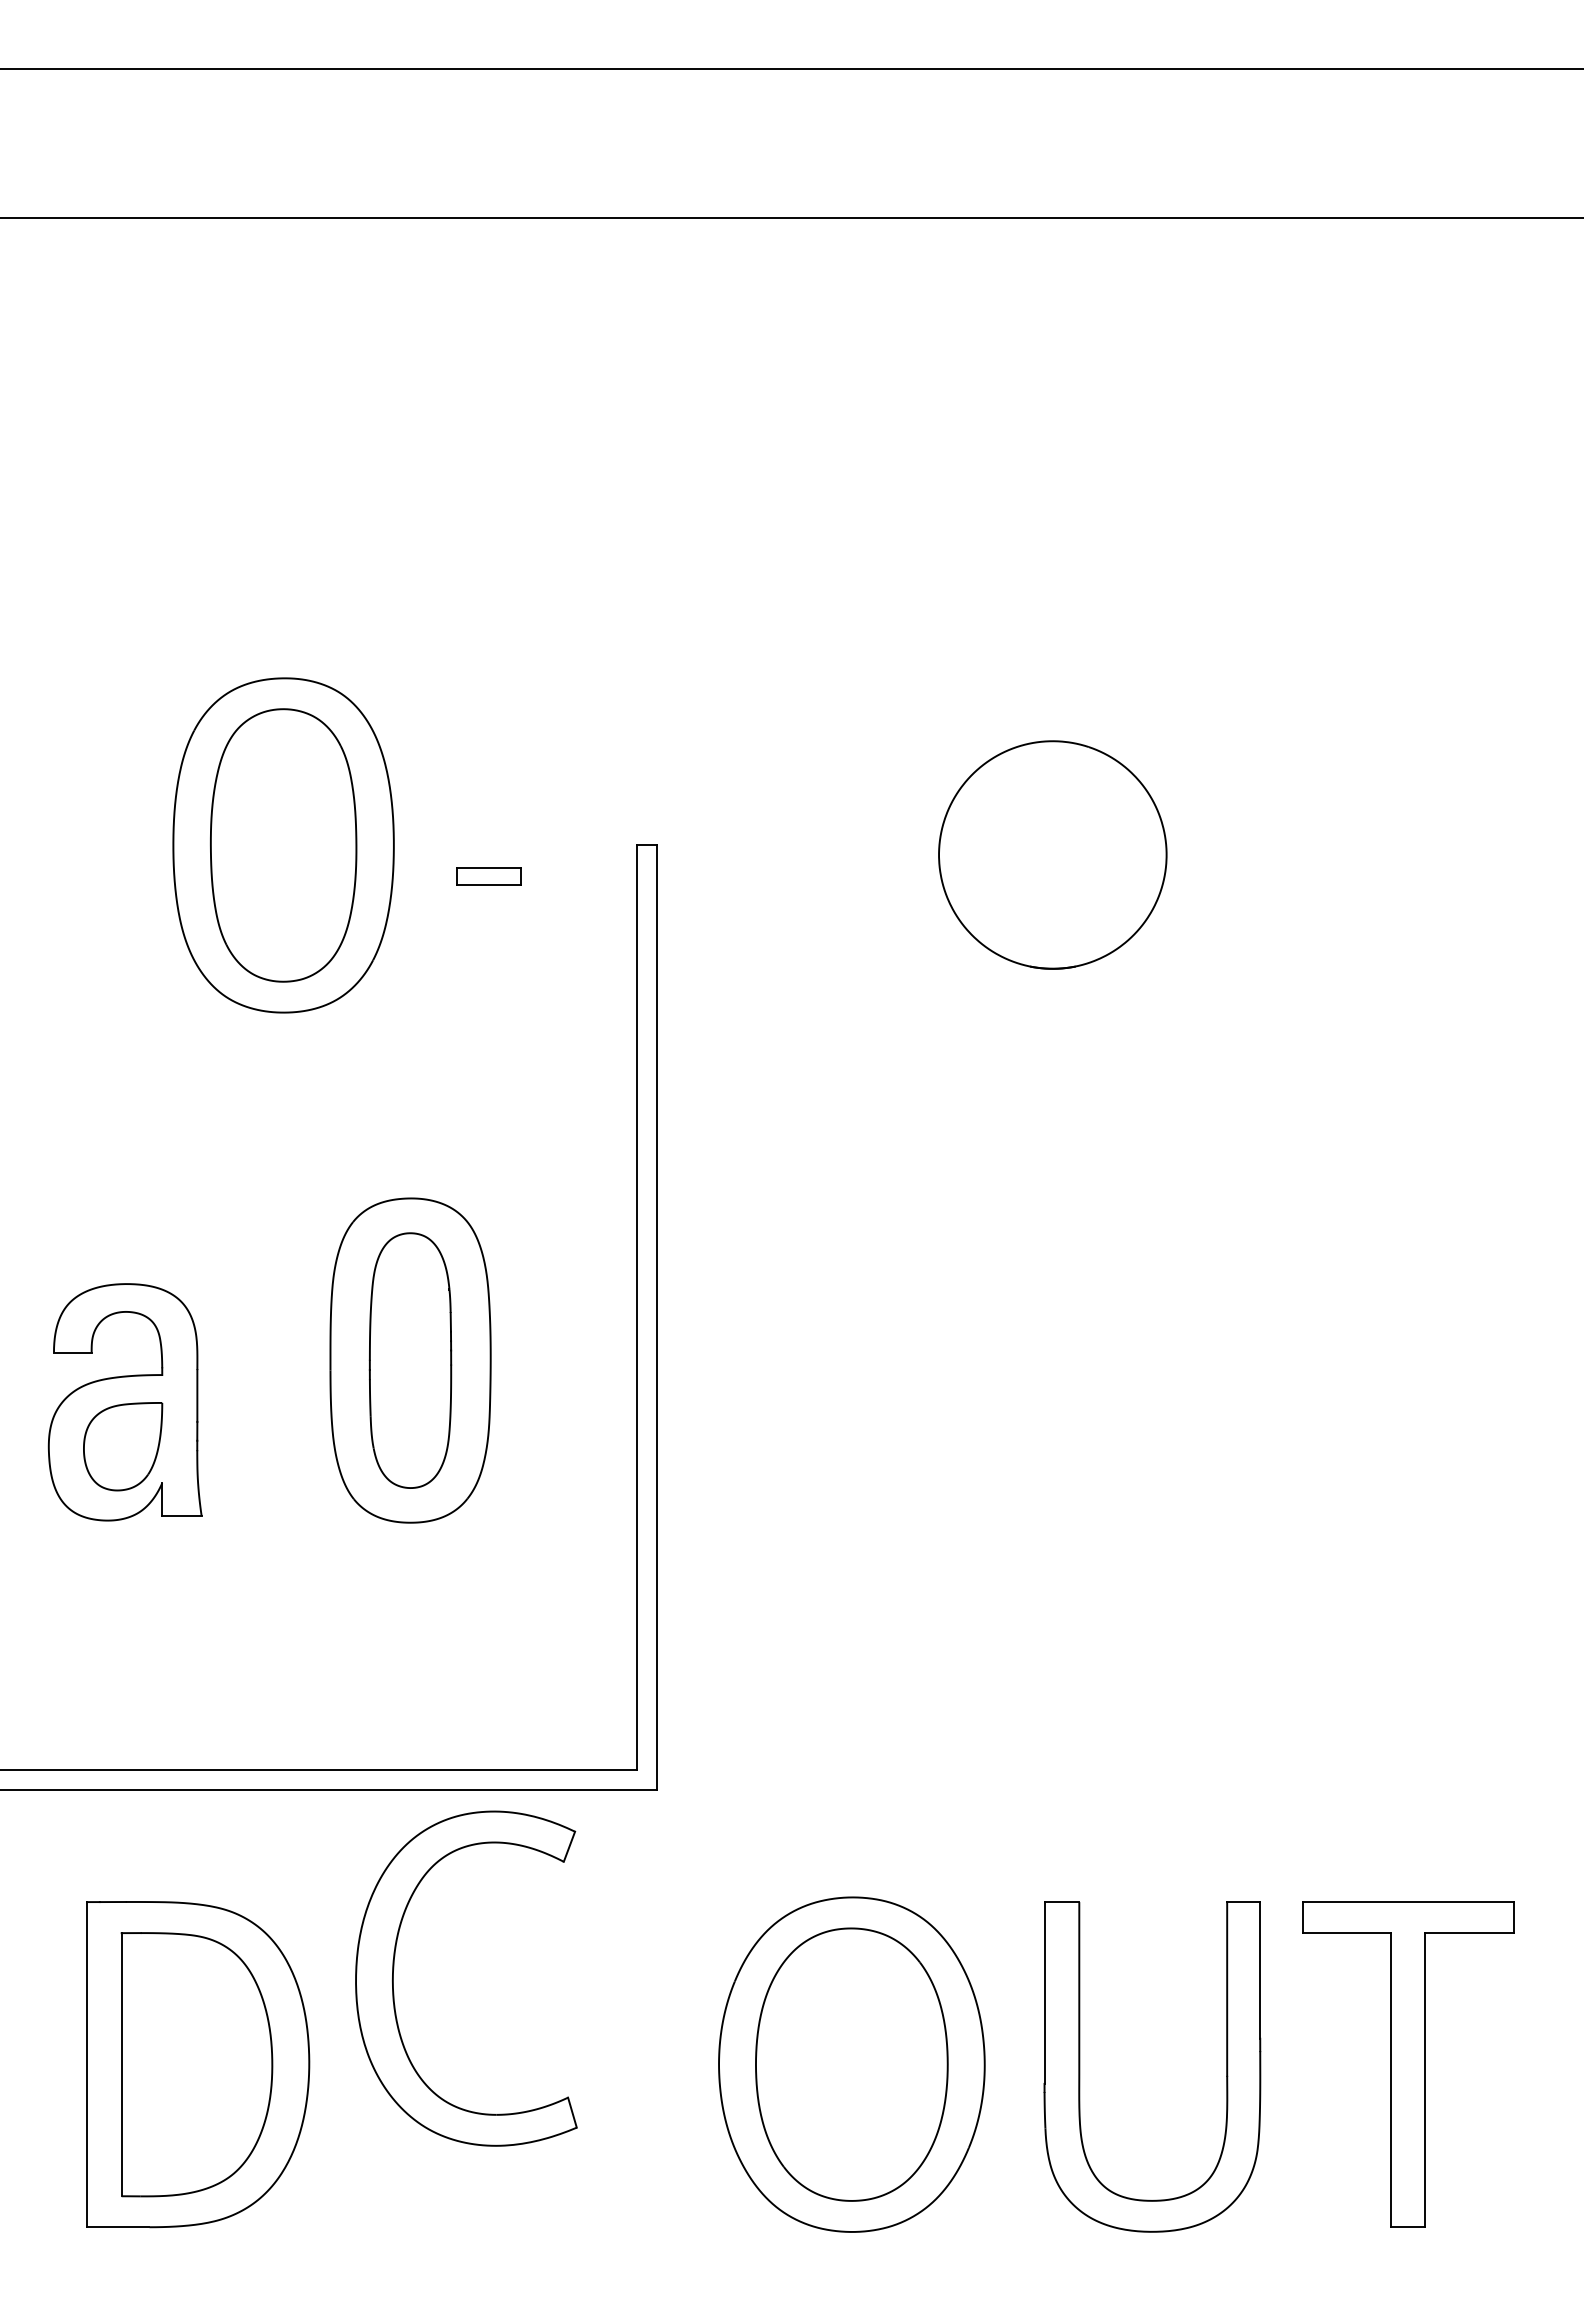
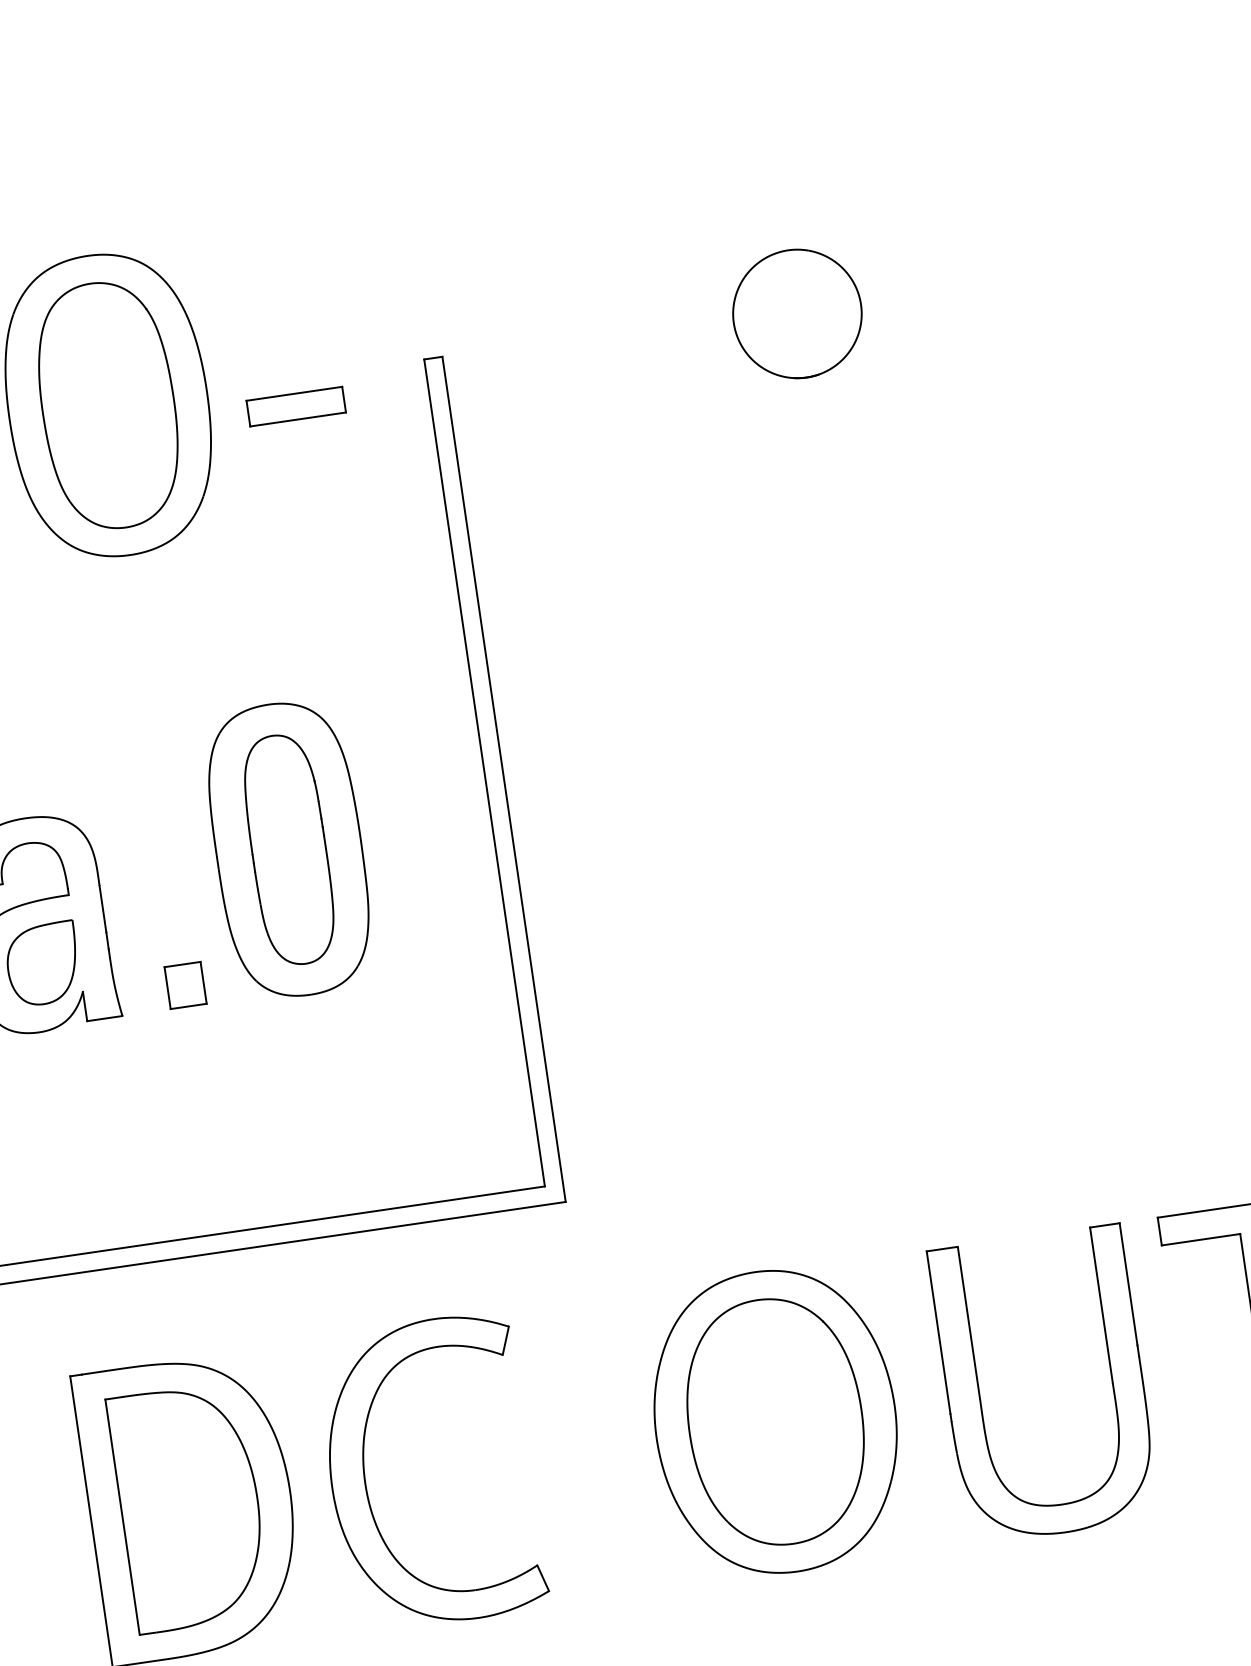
part: (1052, 855) -> (797, 314), size x0.62
part: (489, 876) -> (296, 406), size x1.67
part: (275, 1492) -> (185, 985), added
part: (394, 1968) -> (365, 1472), moved

